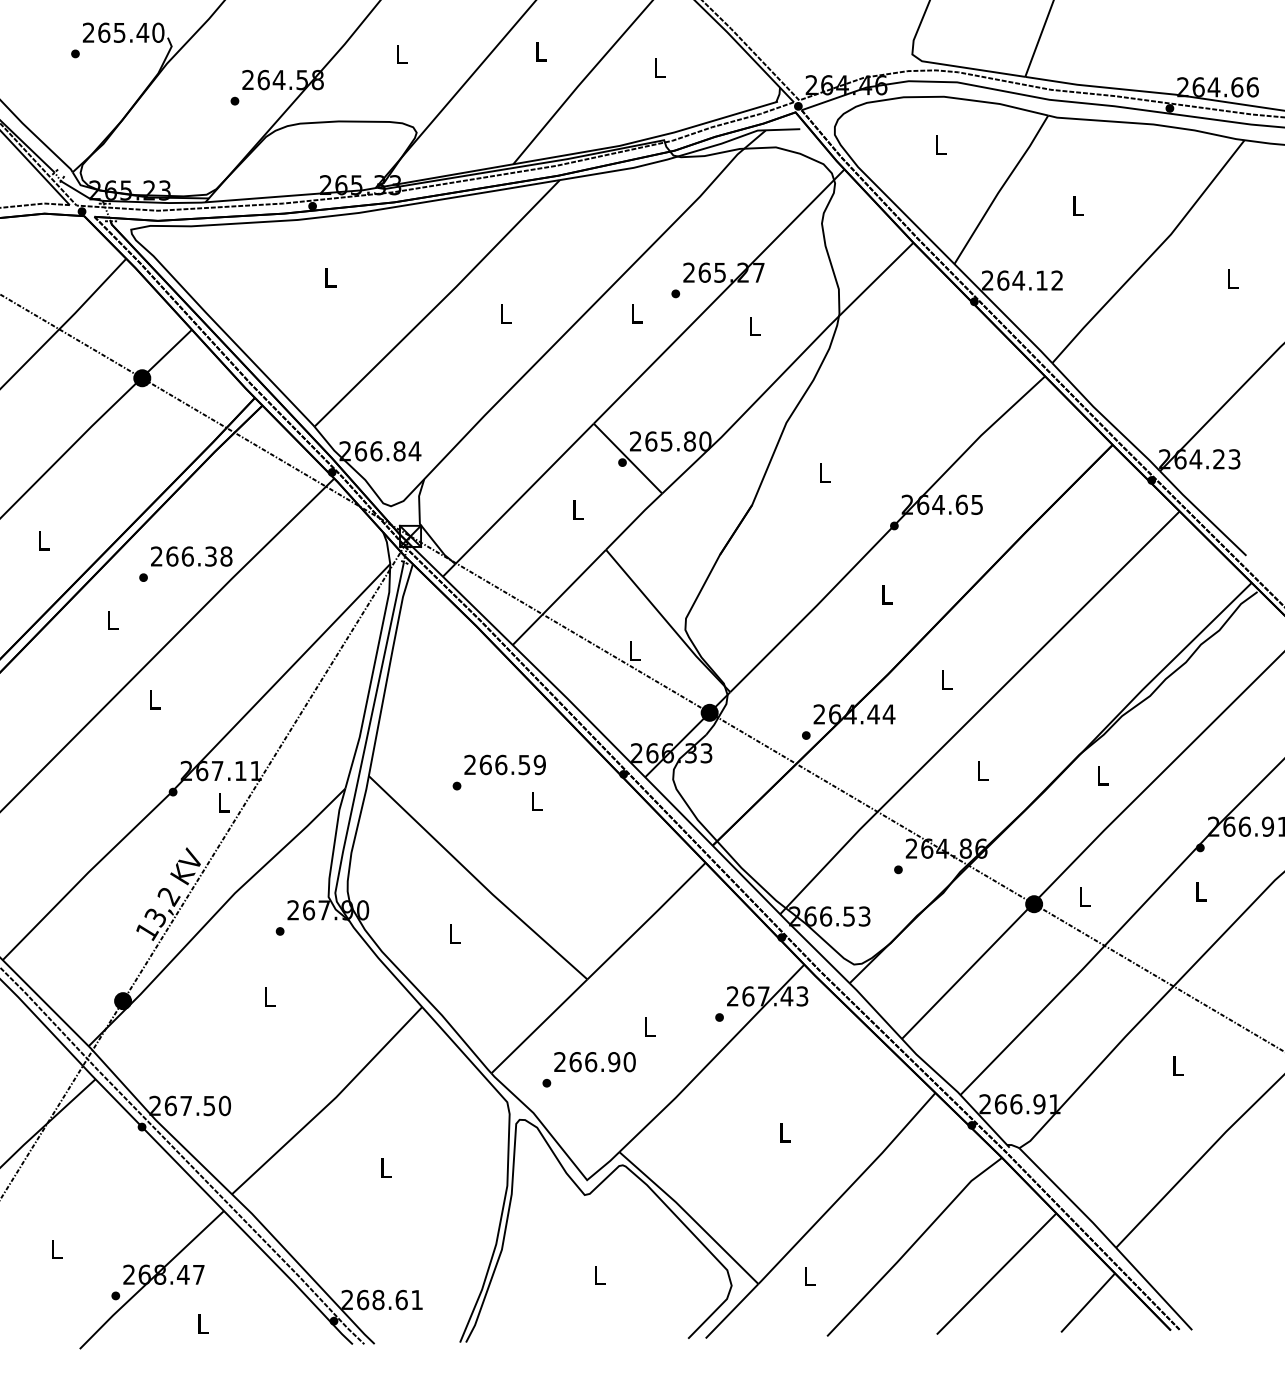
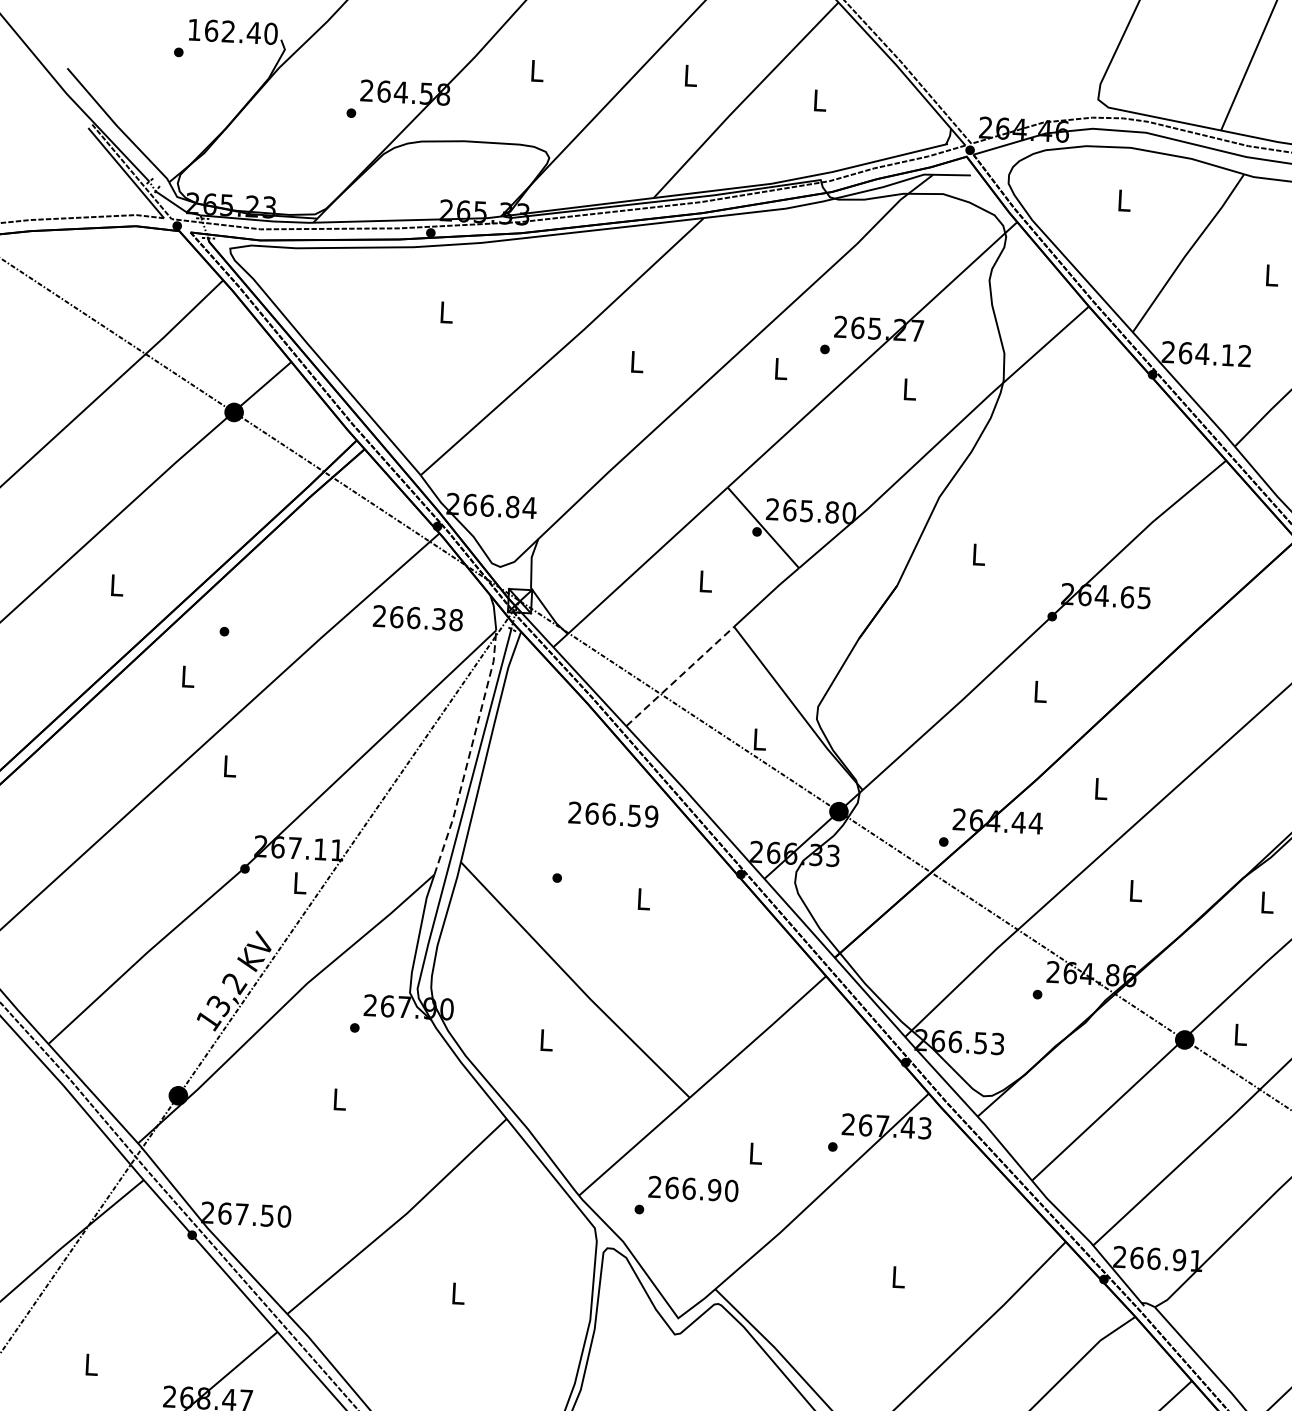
text: (103, 32) -> (210, 30), 265.40 -> 162.40
text: (191, 556) -> (417, 618), moved
line: (559, 597) -> (680, 676), solid -> dashed
line: (372, 676) -> (470, 752), solid -> dashed
text: (504, 764) -> (612, 814), moved

